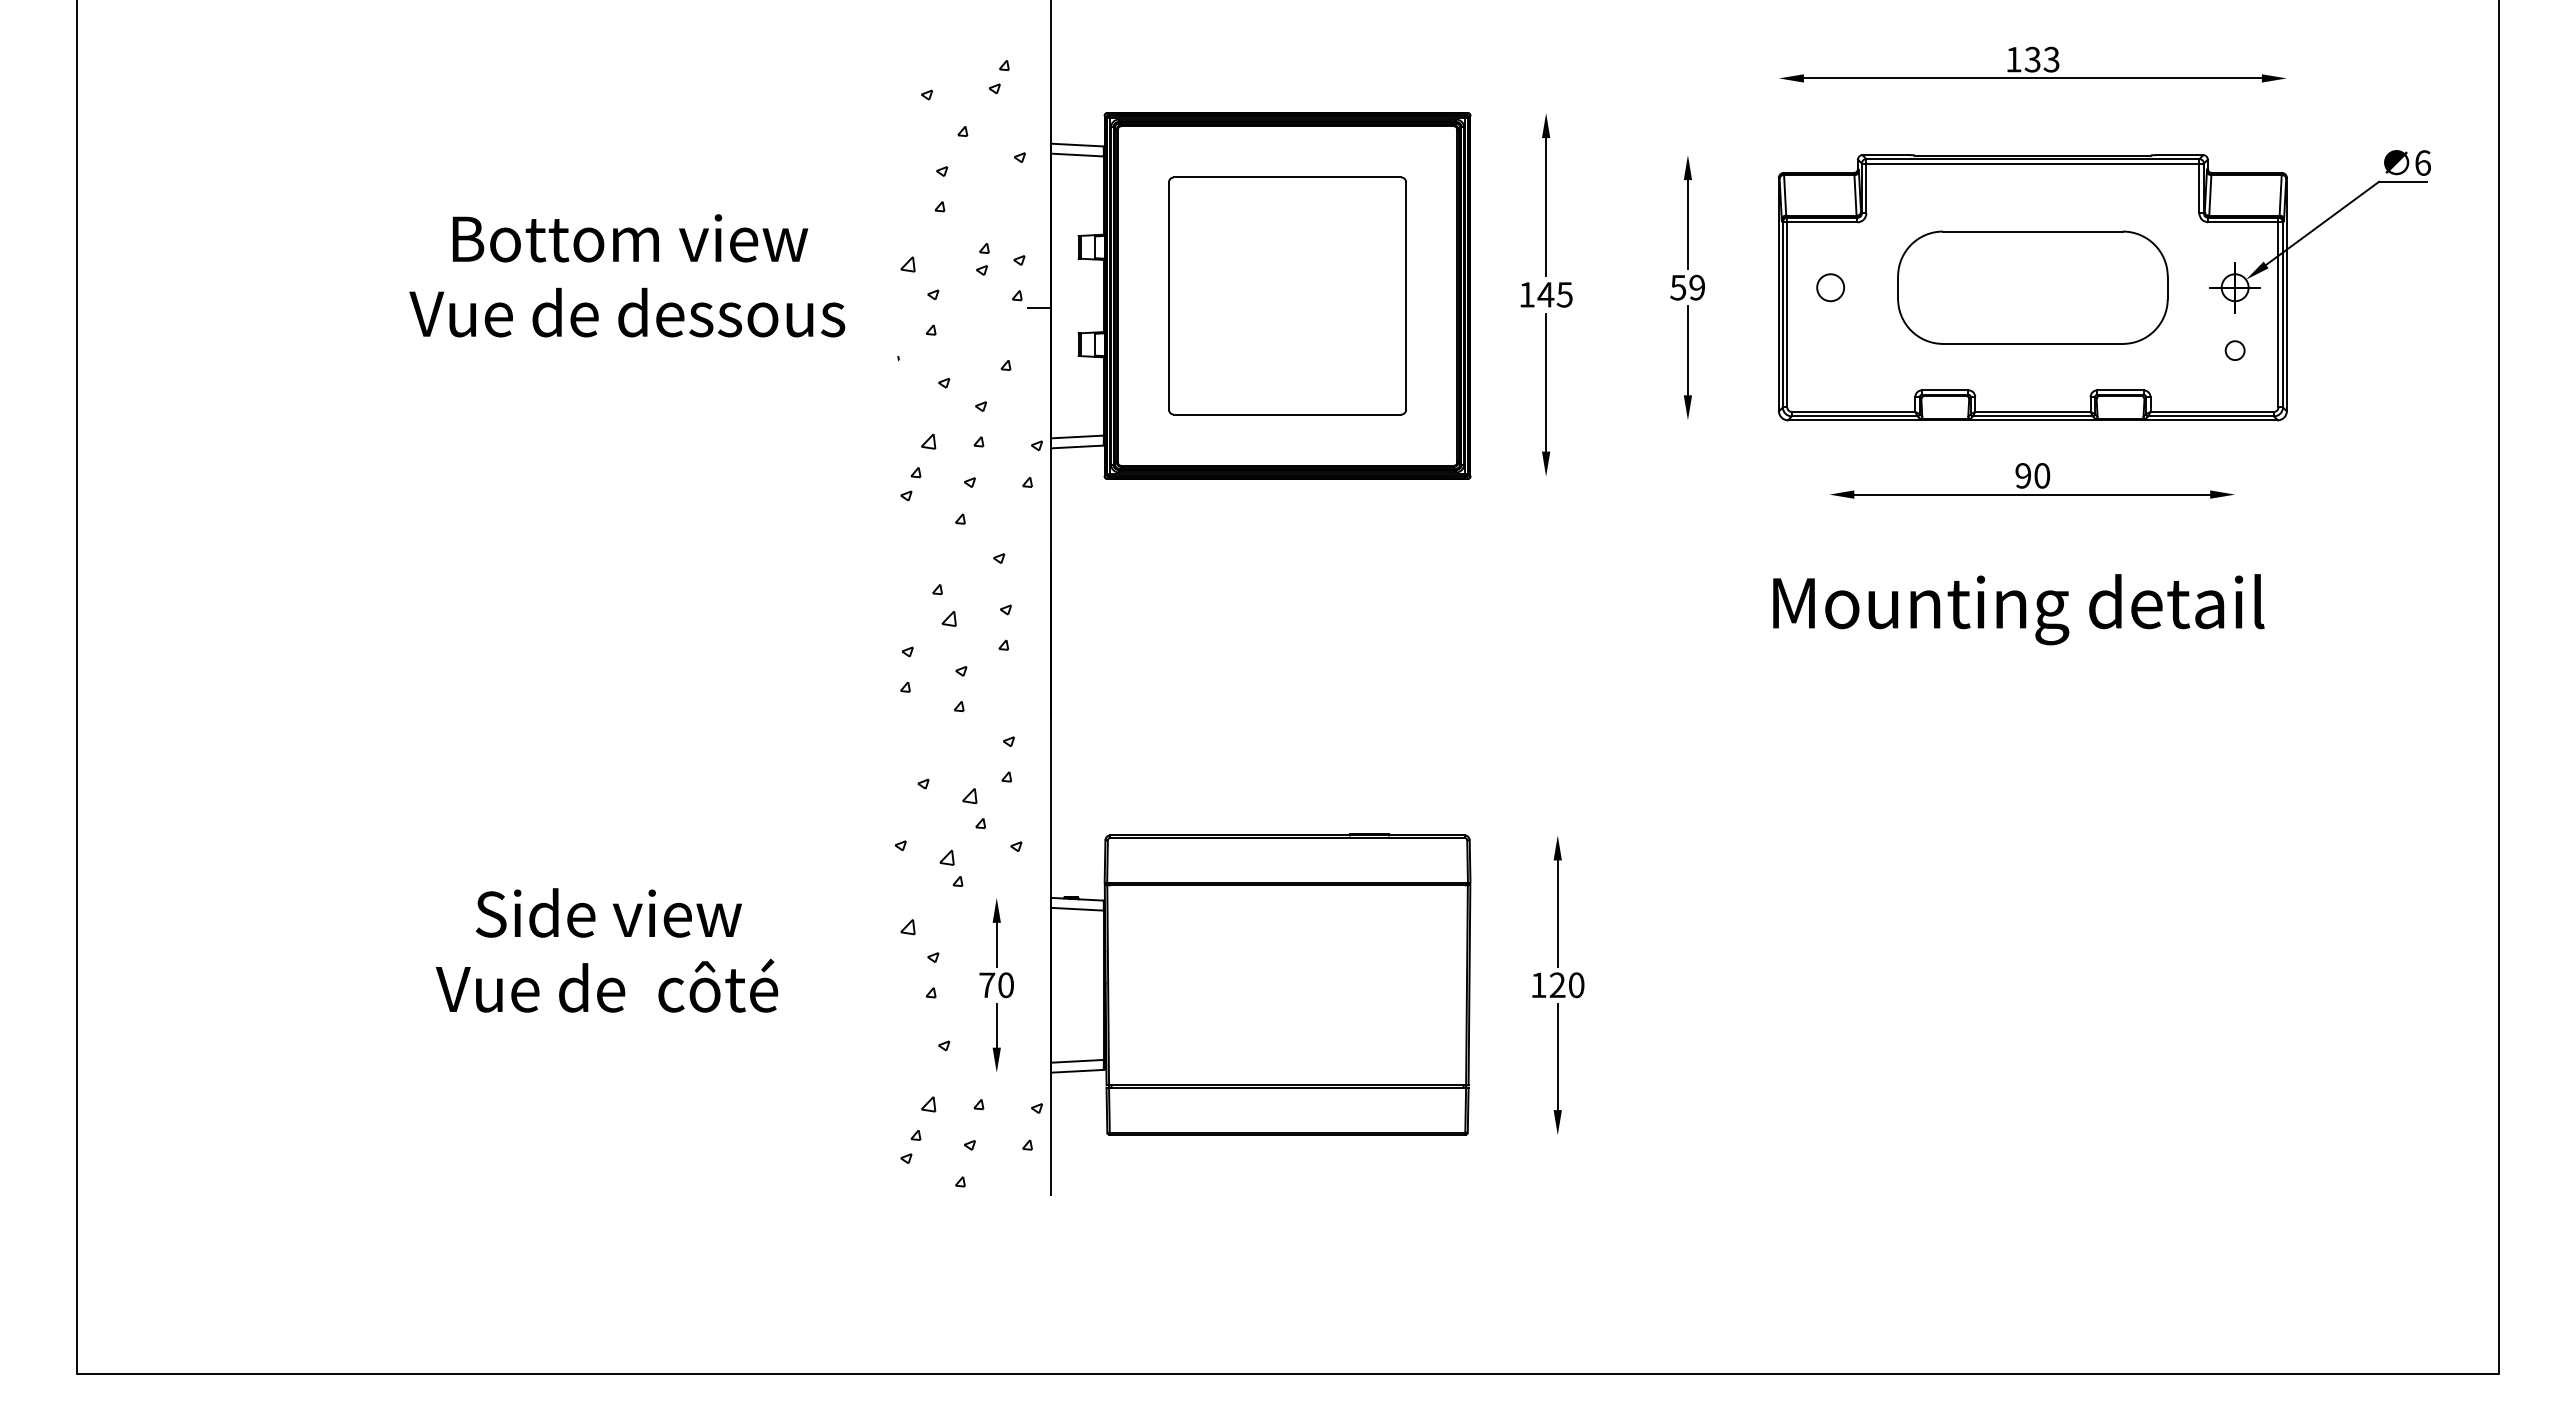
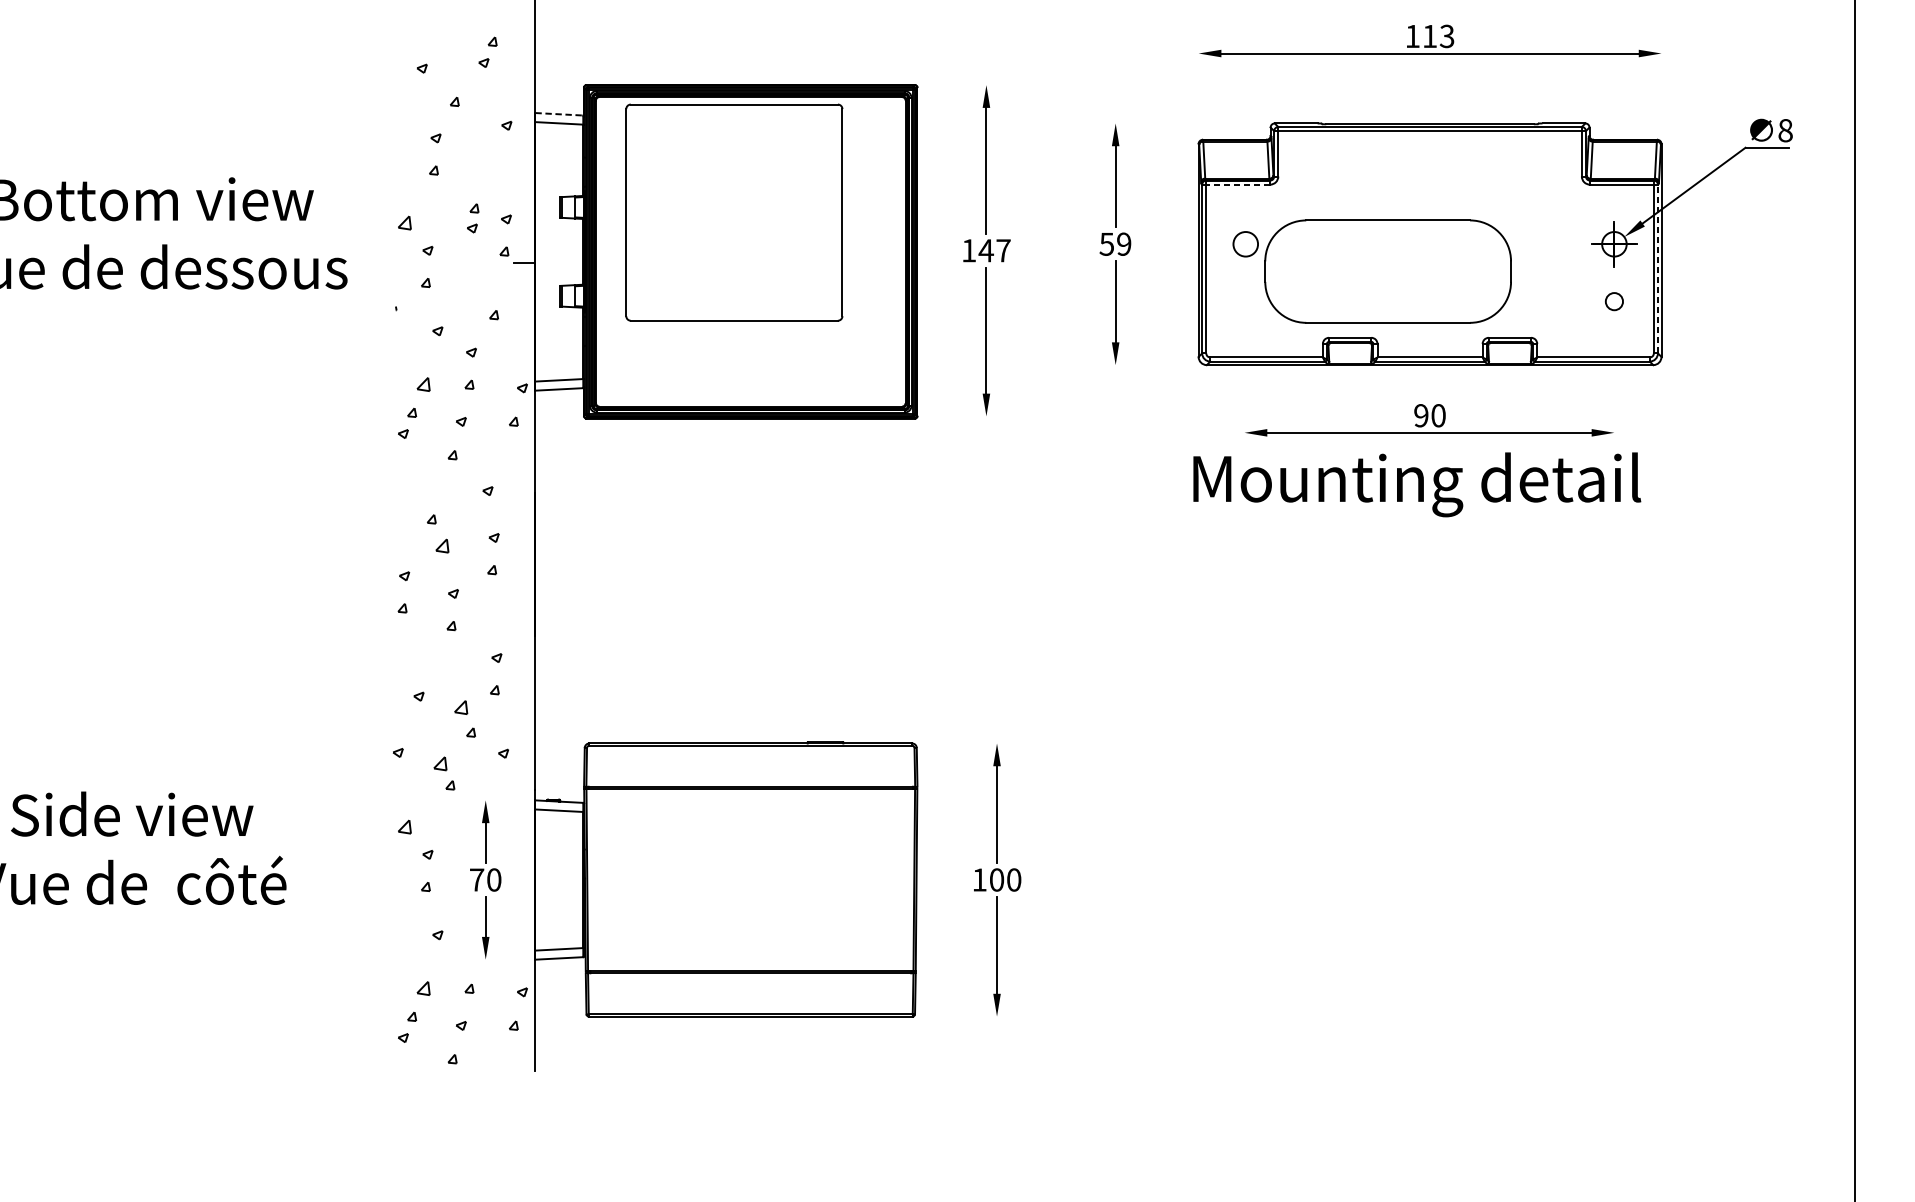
text: (2032, 59) -> (1429, 36), 133 -> 113
line: (1078, 145) -> (560, 114), solid -> dashed
text: (2422, 162) -> (1785, 130), 6 -> 8
line: (1821, 222) -> (1237, 184), solid -> dashed
part: (2032, 287) -> (1387, 271), moved
text: (1564, 294) -> (1003, 250), 145 -> 147
part: (1287, 295) -> (734, 212), moved
line: (2282, 314) -> (1657, 268), solid -> dashed
text: (2018, 609) -> (1416, 484), moved
text: (1557, 985) -> (996, 880), 120 -> 100

